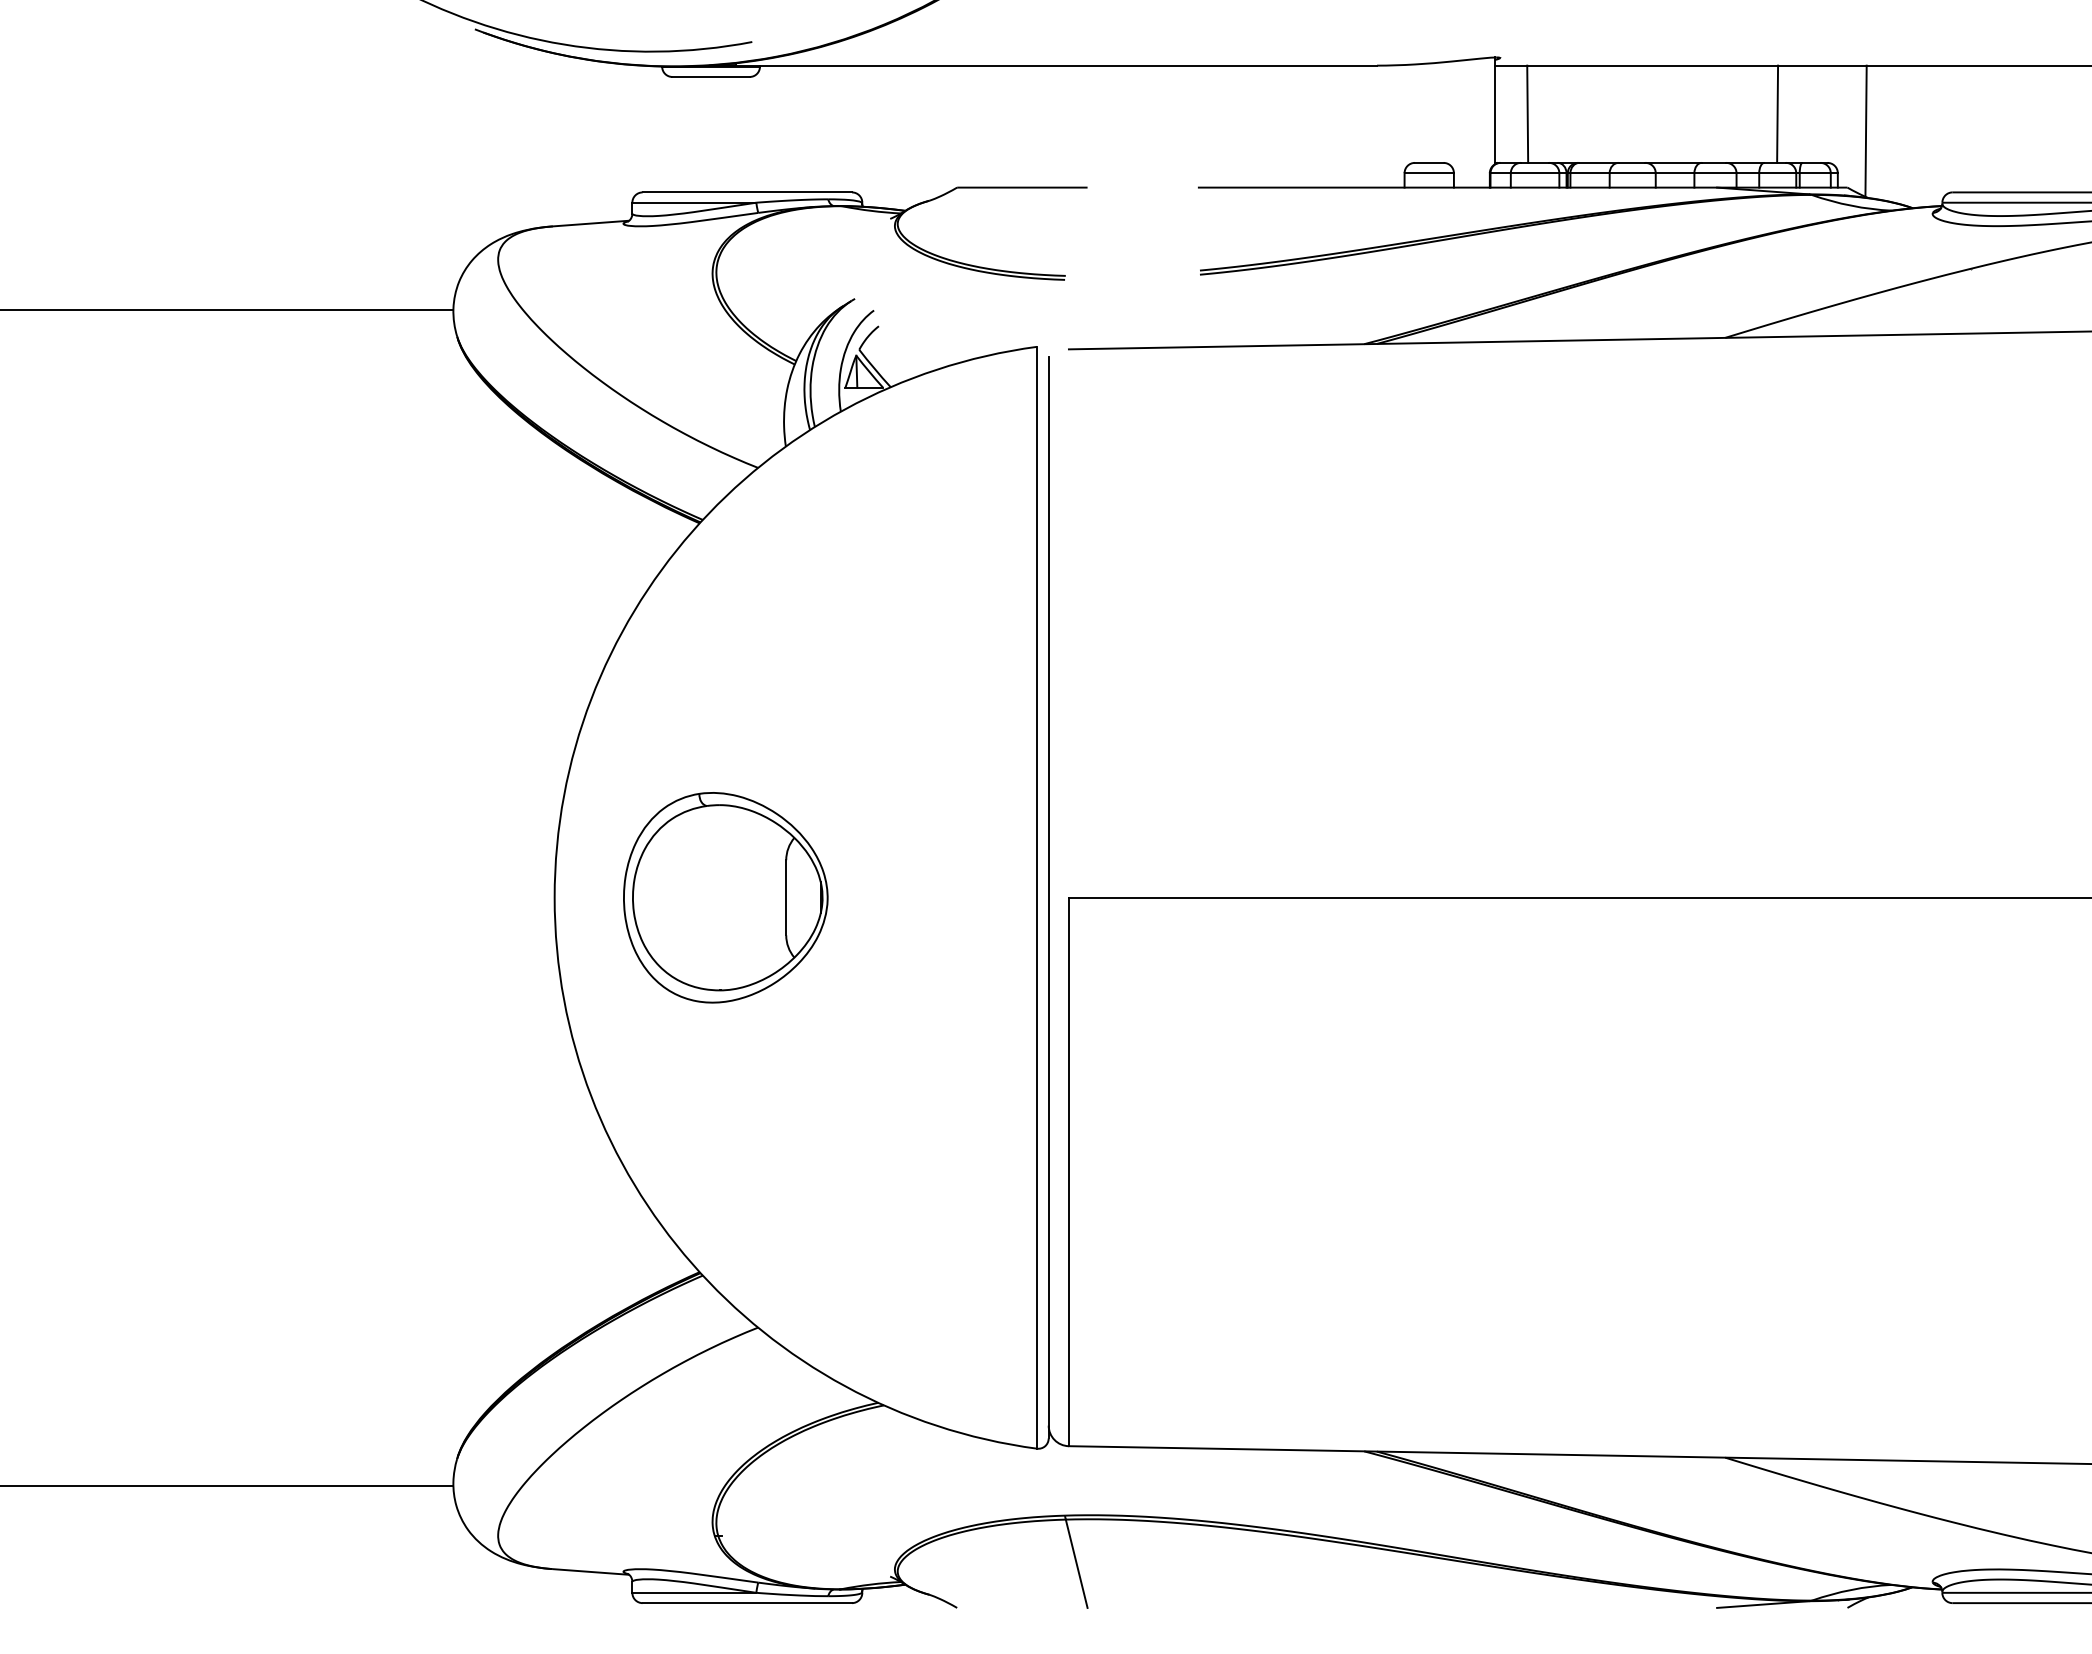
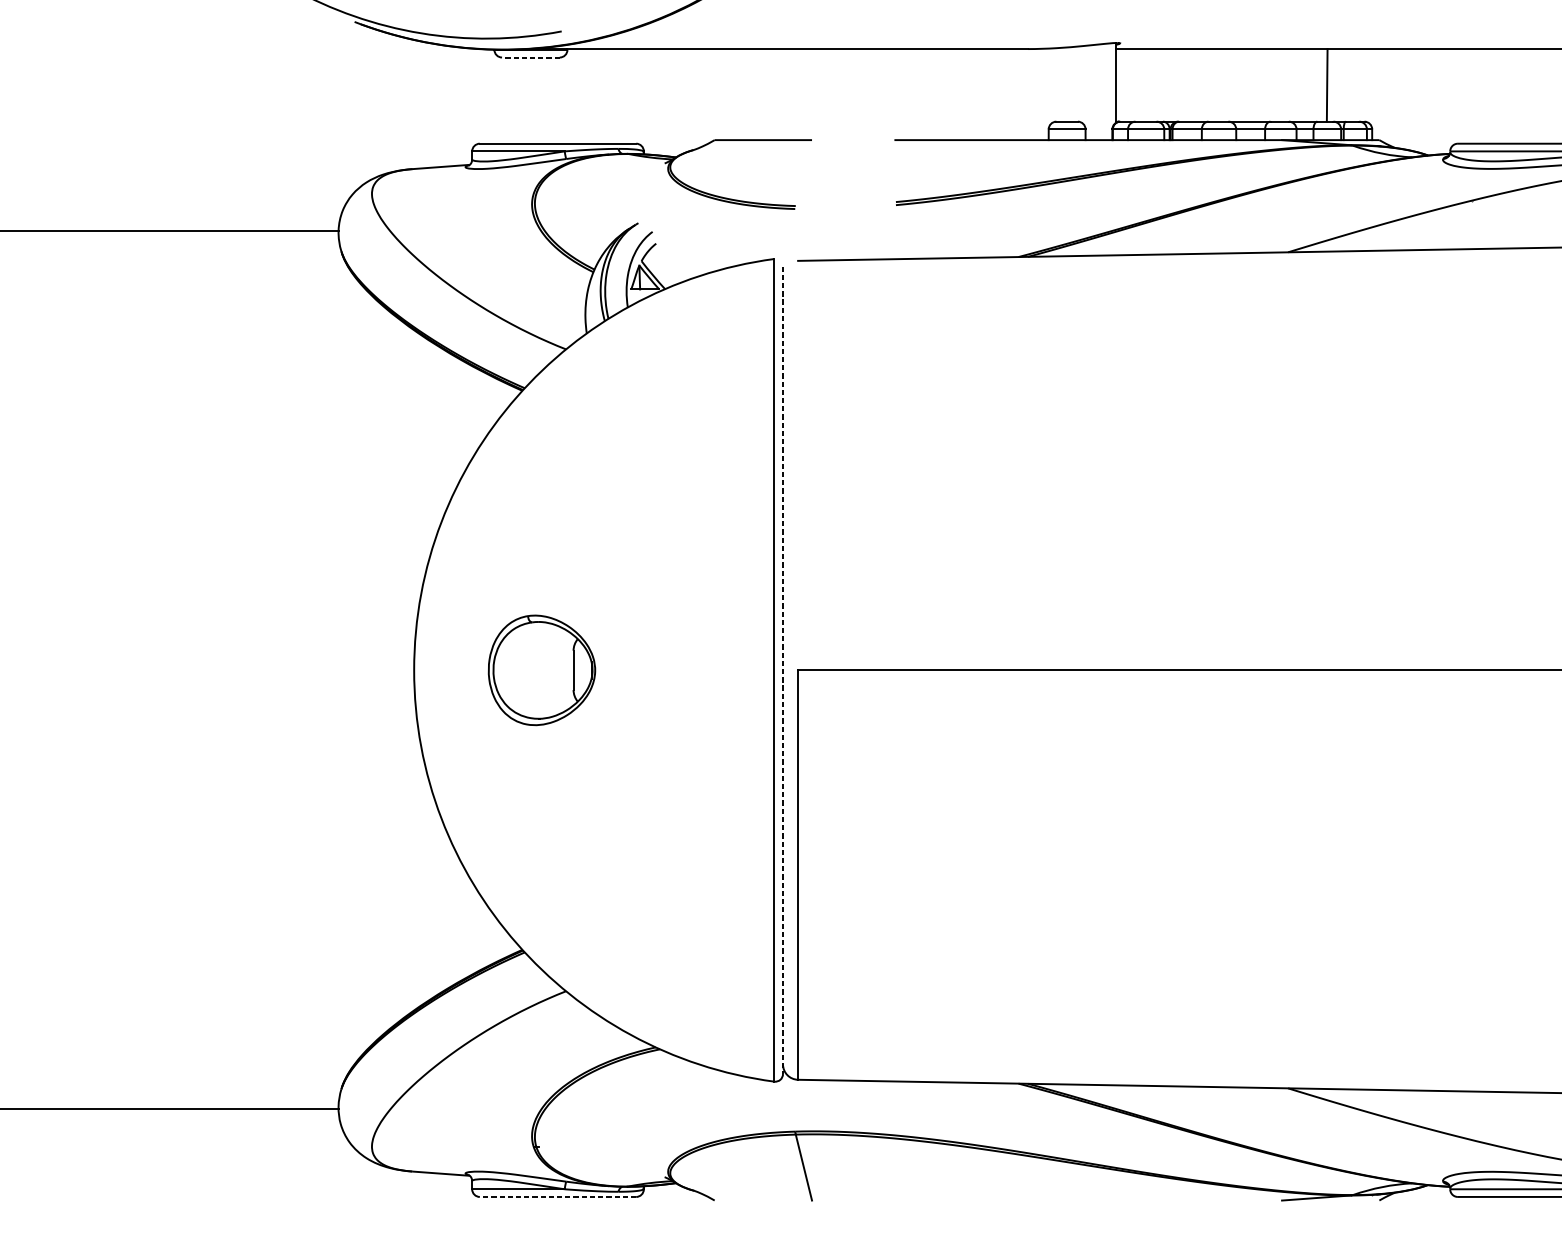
line: (711, 76) -> (531, 57), solid -> dashed
line: (1527, 113) -> (1140, 84), removed
line: (1865, 130) -> (1392, 97), removed
part: (725, 897) -> (541, 670), size x0.7
line: (1048, 897) -> (782, 670), solid -> dashed
line: (747, 1603) -> (558, 1197), solid -> dashed

